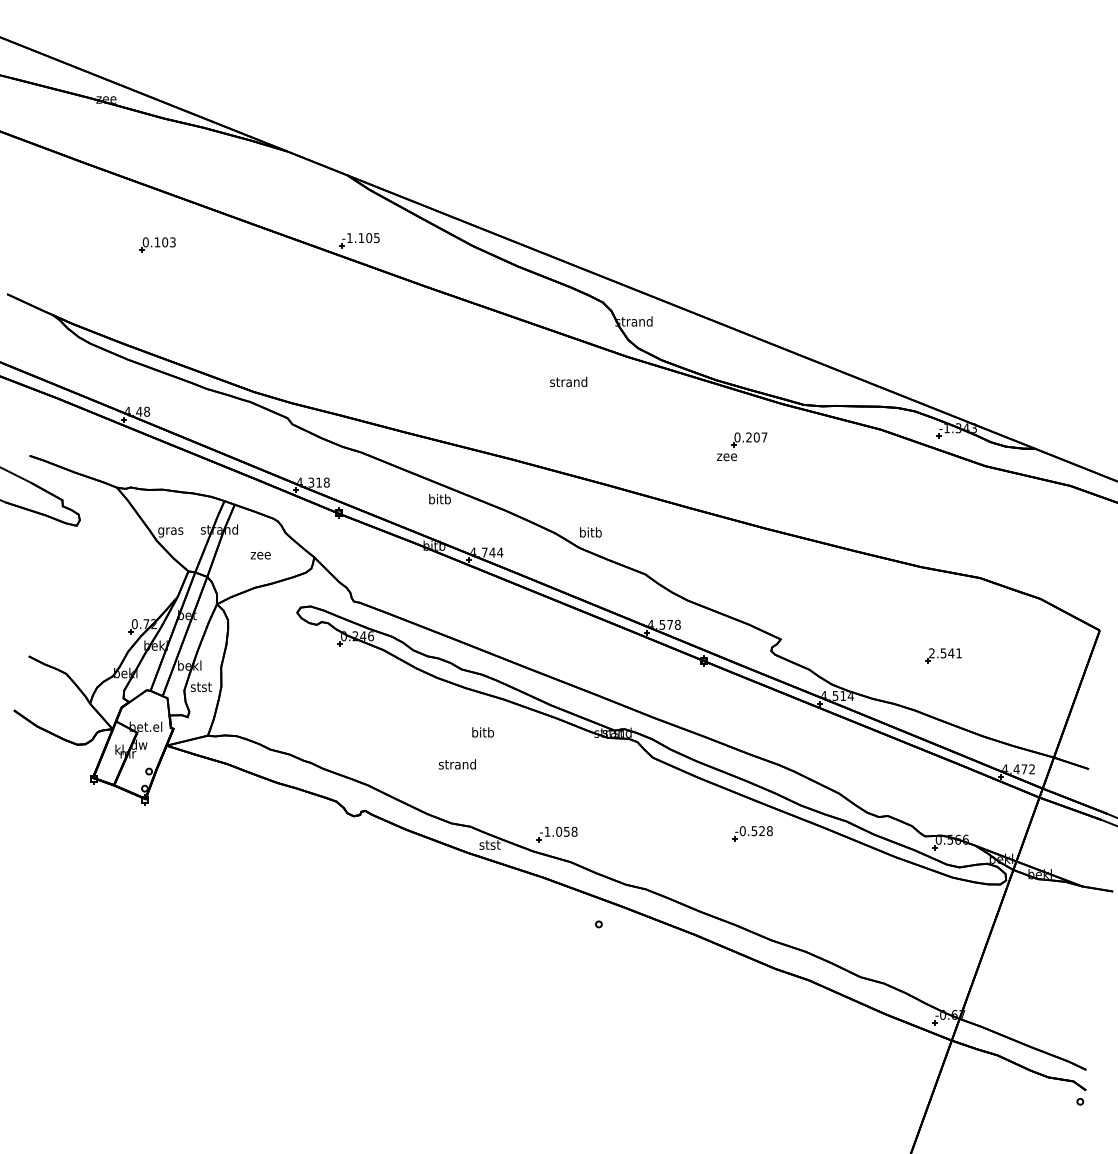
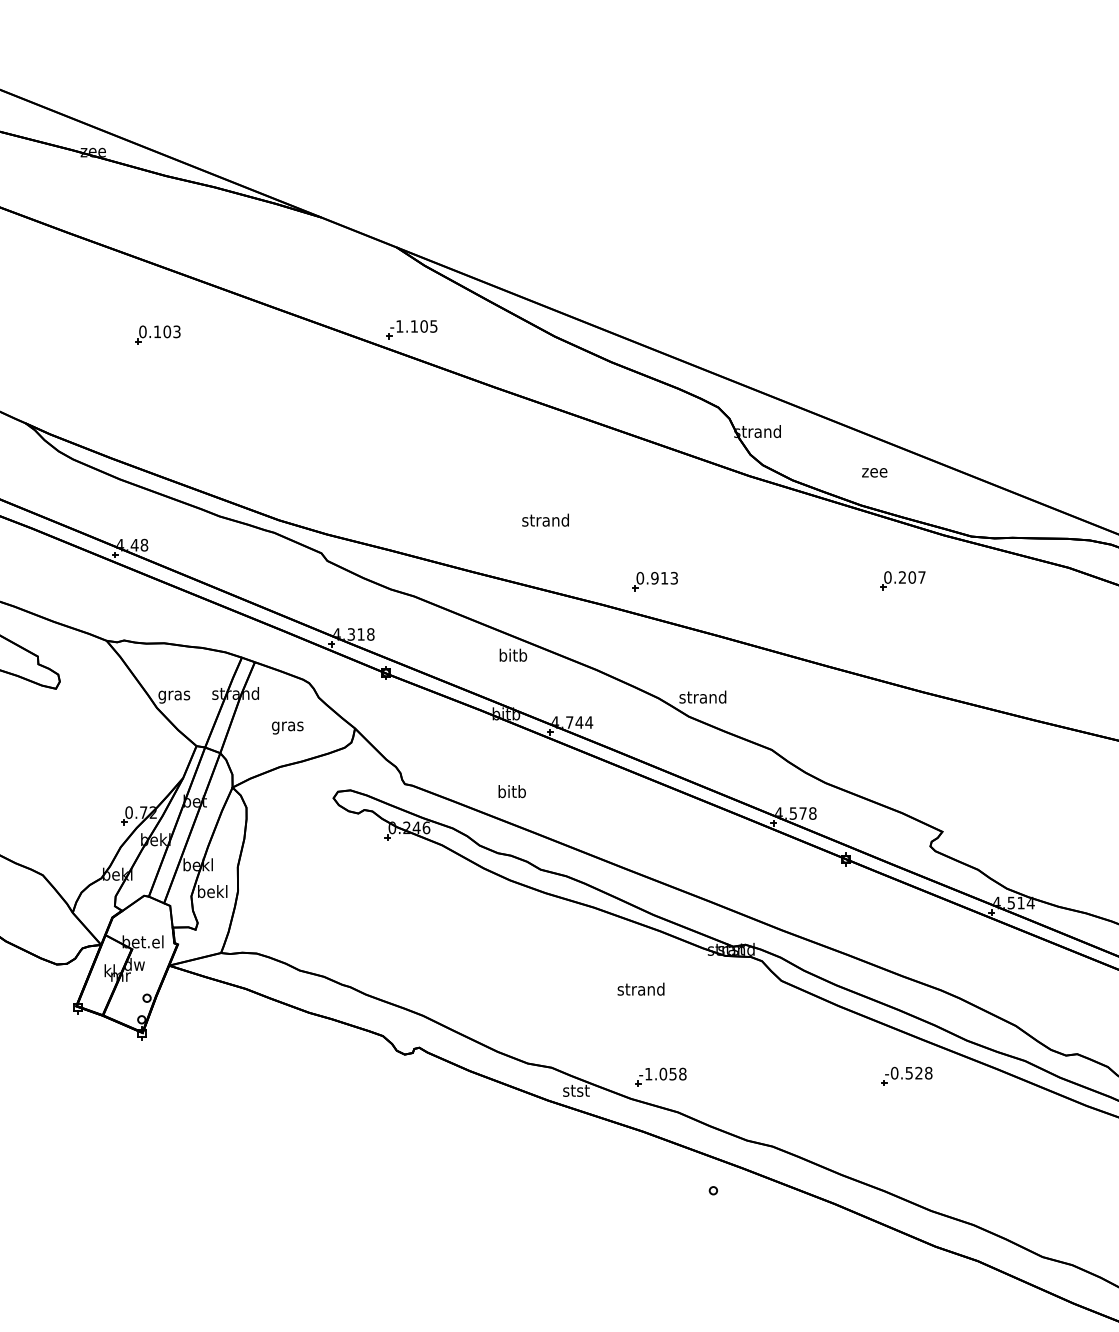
text: (568, 381) -> (545, 519), moved
part: (552, 440) -> (654, 581), added
text: (726, 457) -> (874, 473), moved
text: (590, 532) -> (702, 697), bitb -> strand
text: (260, 556) -> (287, 727), zee -> gras
text: (200, 686) -> (211, 891), stst -> bekl
text: (482, 732) -> (511, 791), moved
text: (456, 764) -> (639, 989), moved

